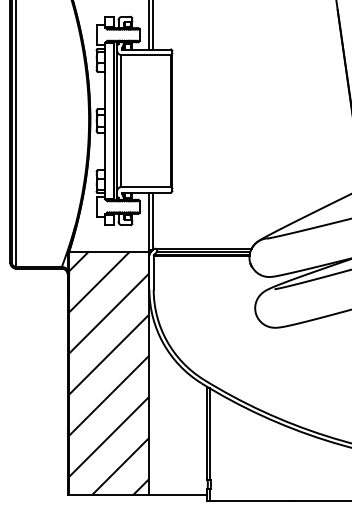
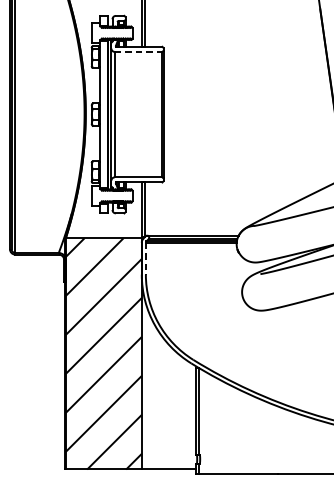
line: (146, 54) -> (139, 51), solid -> dashed
line: (153, 272) -> (145, 258), solid -> dashed

